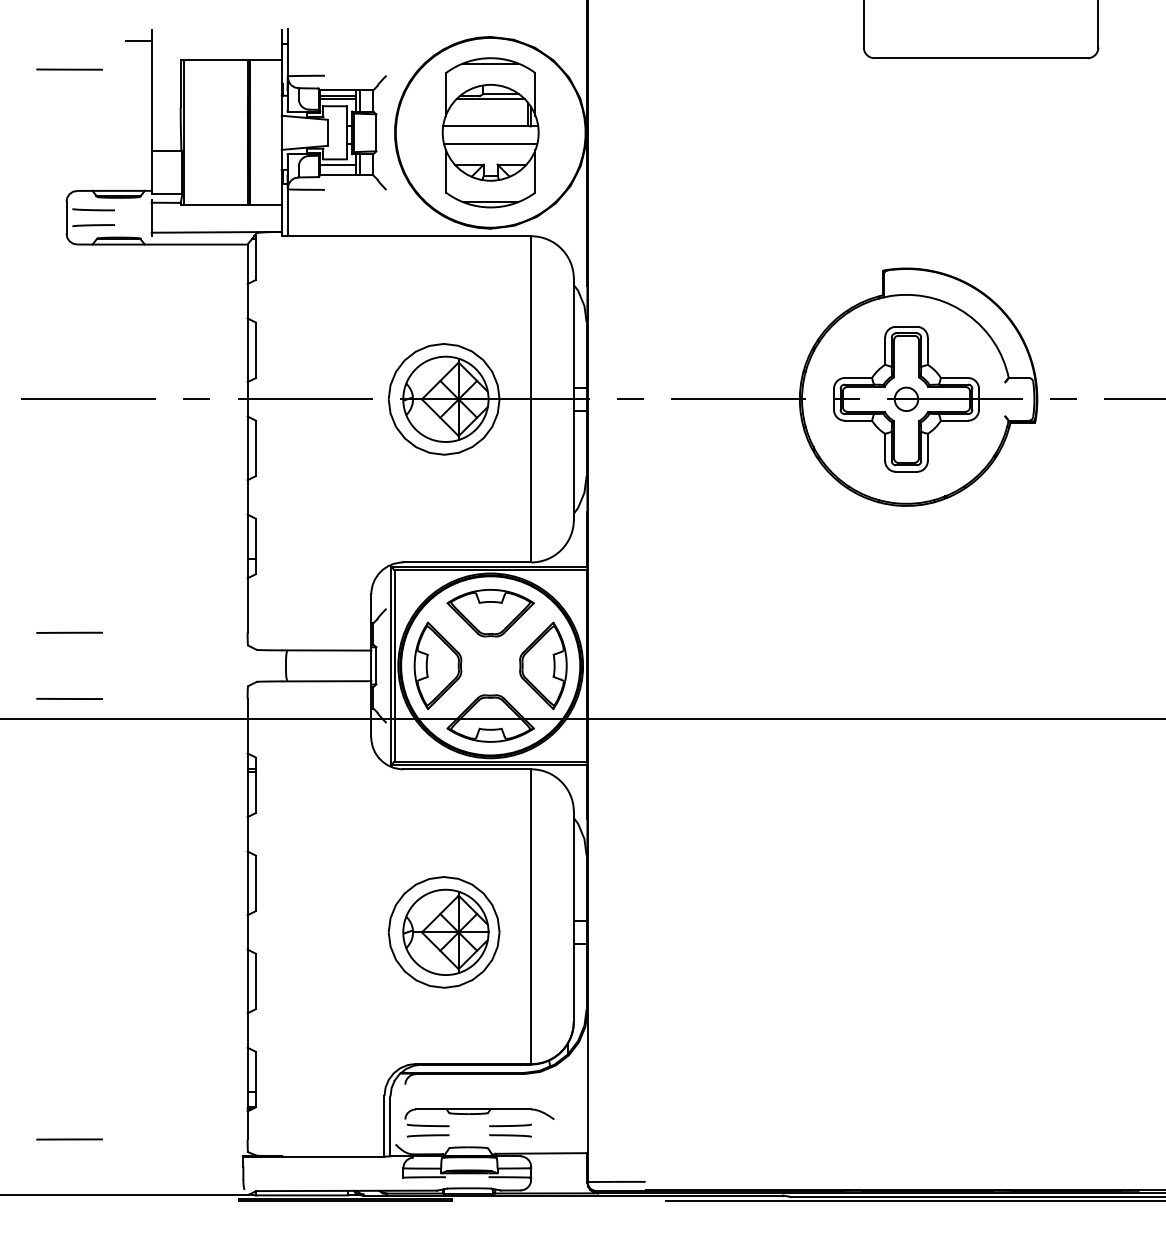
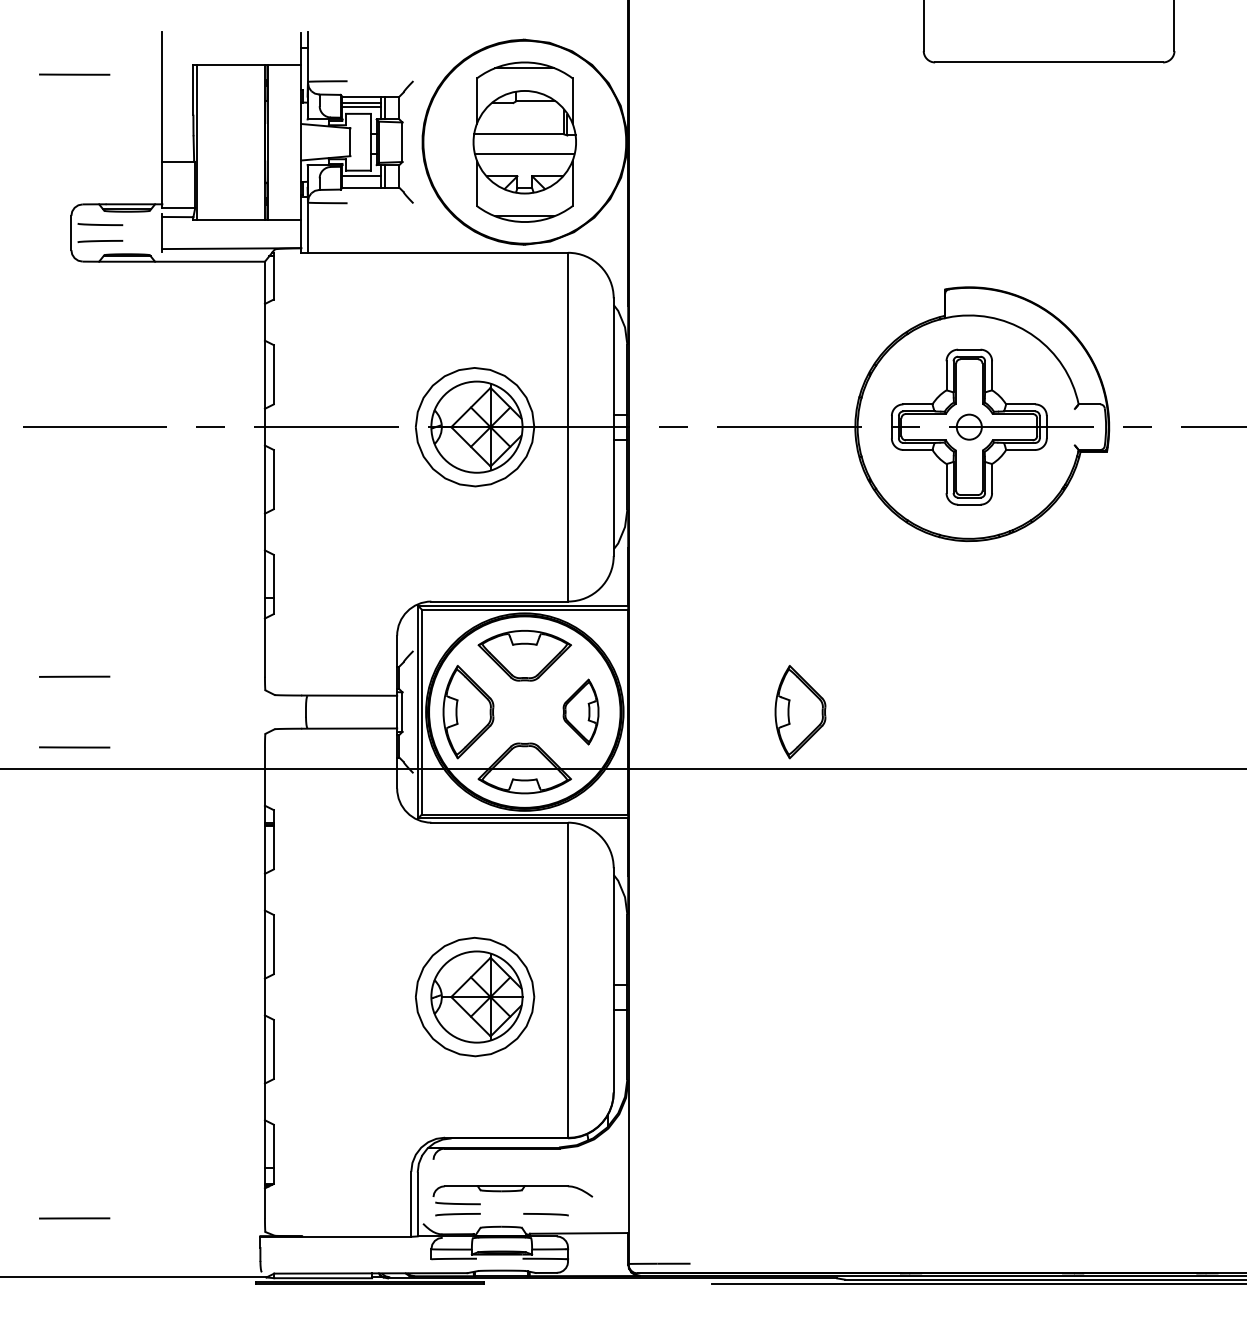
line: (138, 41) -> (148, 44), removed
line: (490, 99) -> (524, 106), removed
part: (542, 665) -> (580, 711), size x0.7
part: (748, 666) -> (800, 712), added
line: (510, 1125) -> (545, 1203), removed

